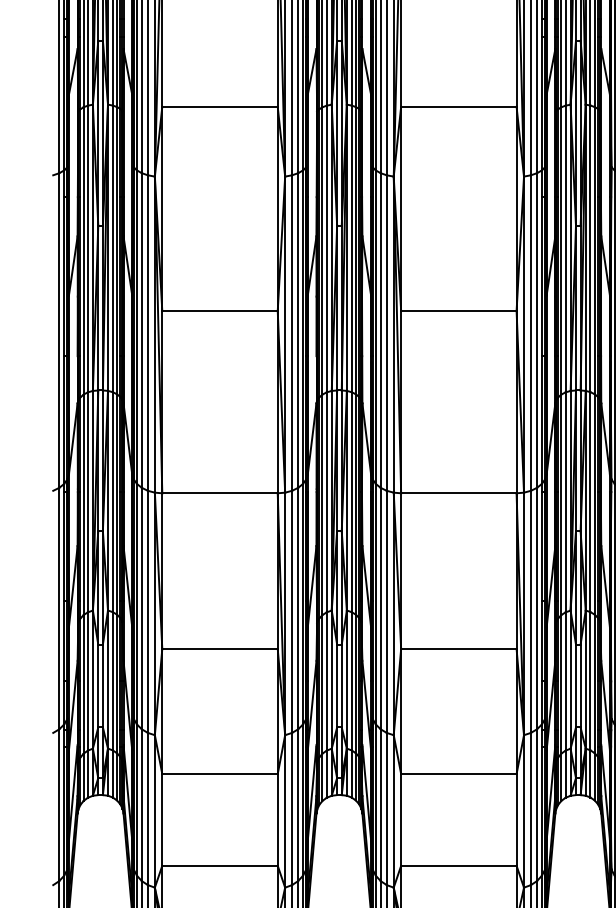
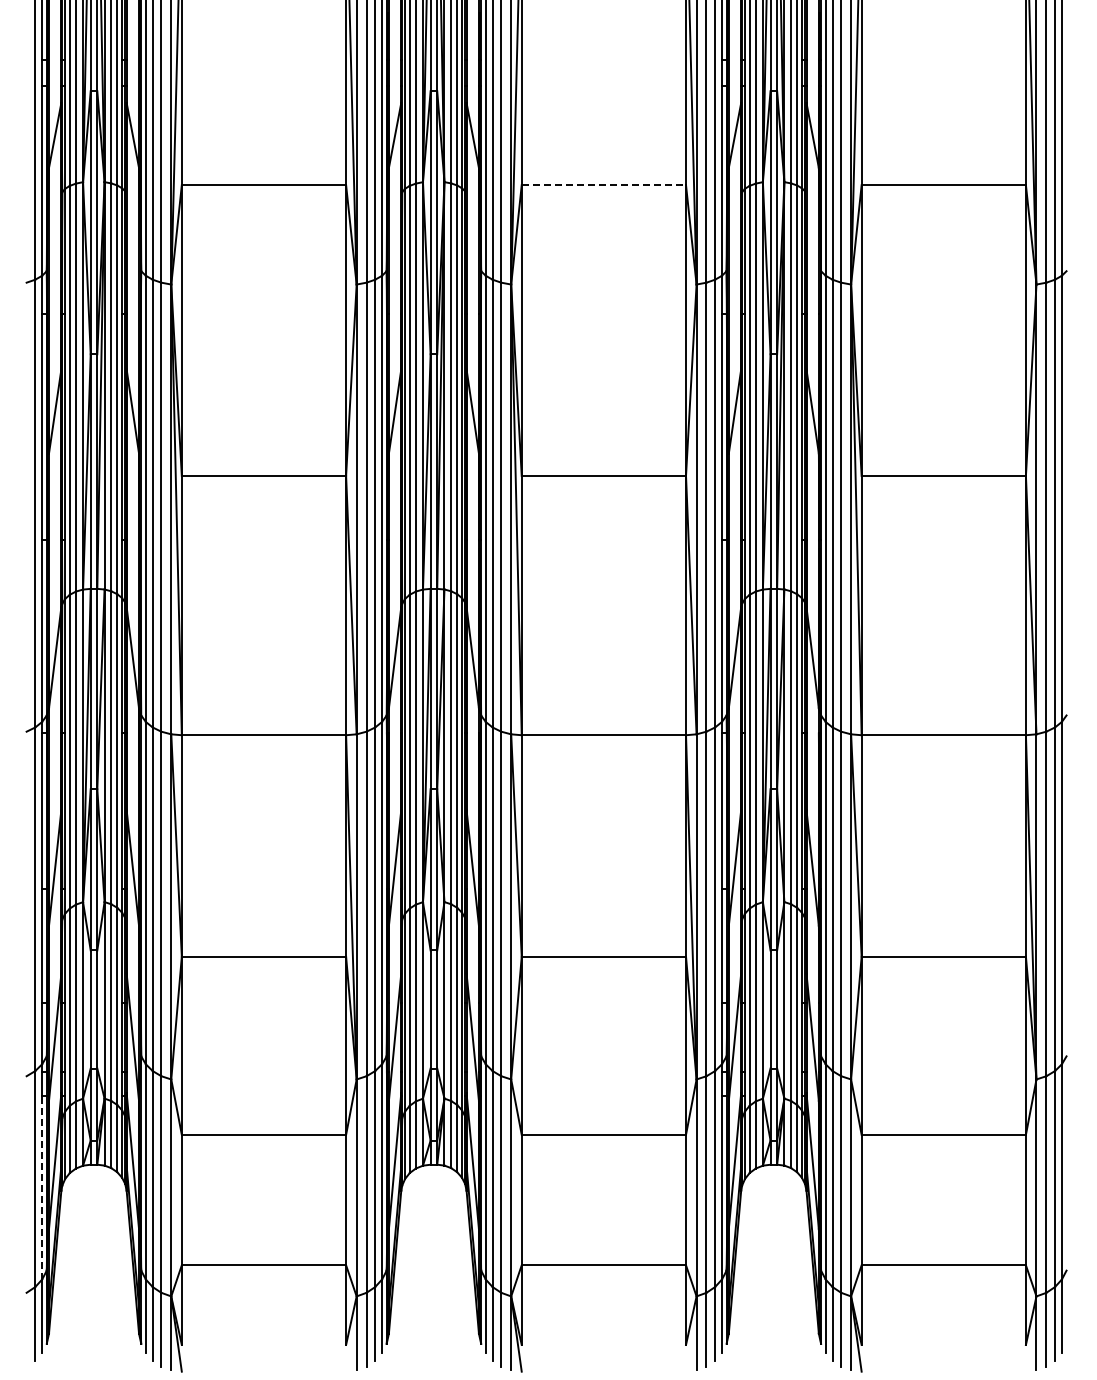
line: (459, 107) -> (604, 185), solid -> dashed
line: (64, 811) -> (42, 1187), solid -> dashed

